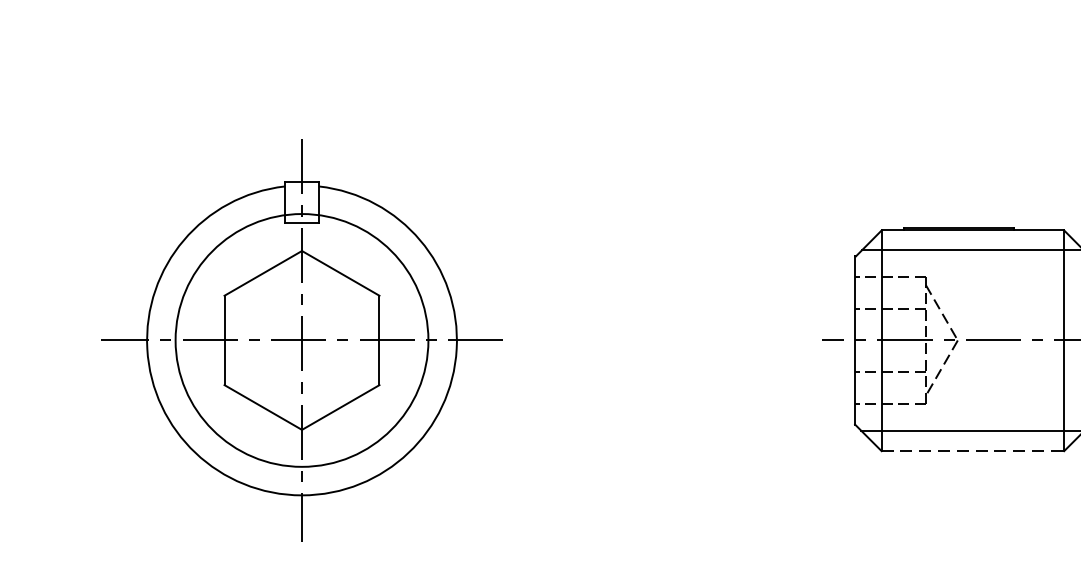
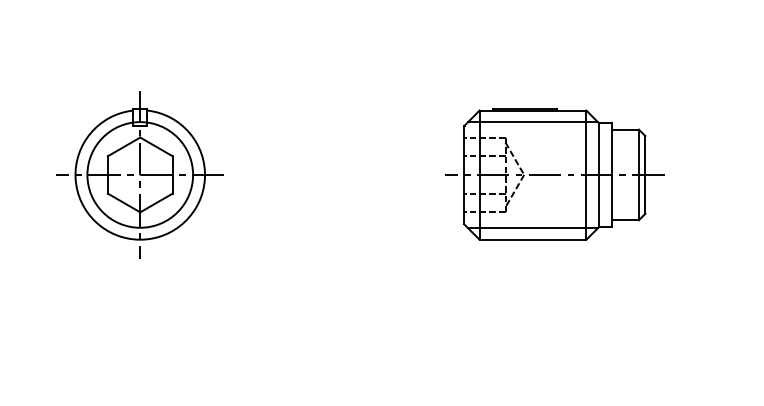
part: (300, 339) -> (139, 174), size x0.71
line: (973, 450) -> (533, 239), dashed -> solid

